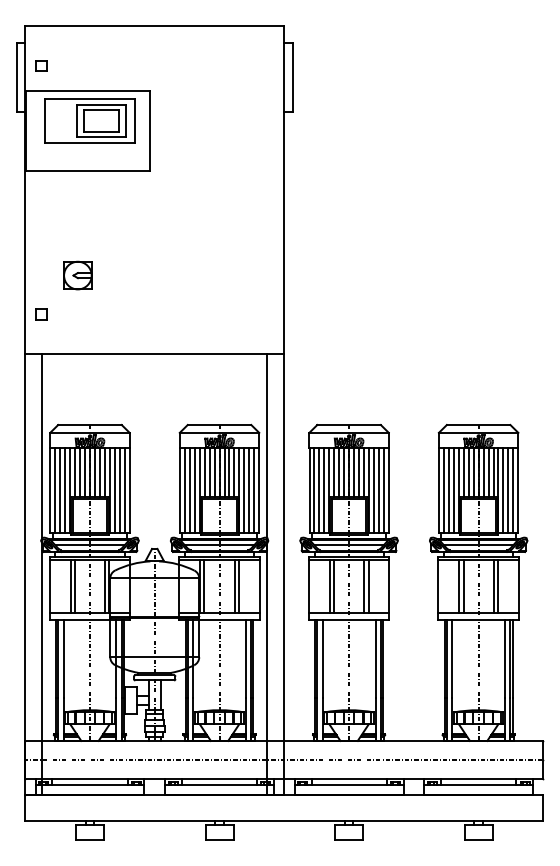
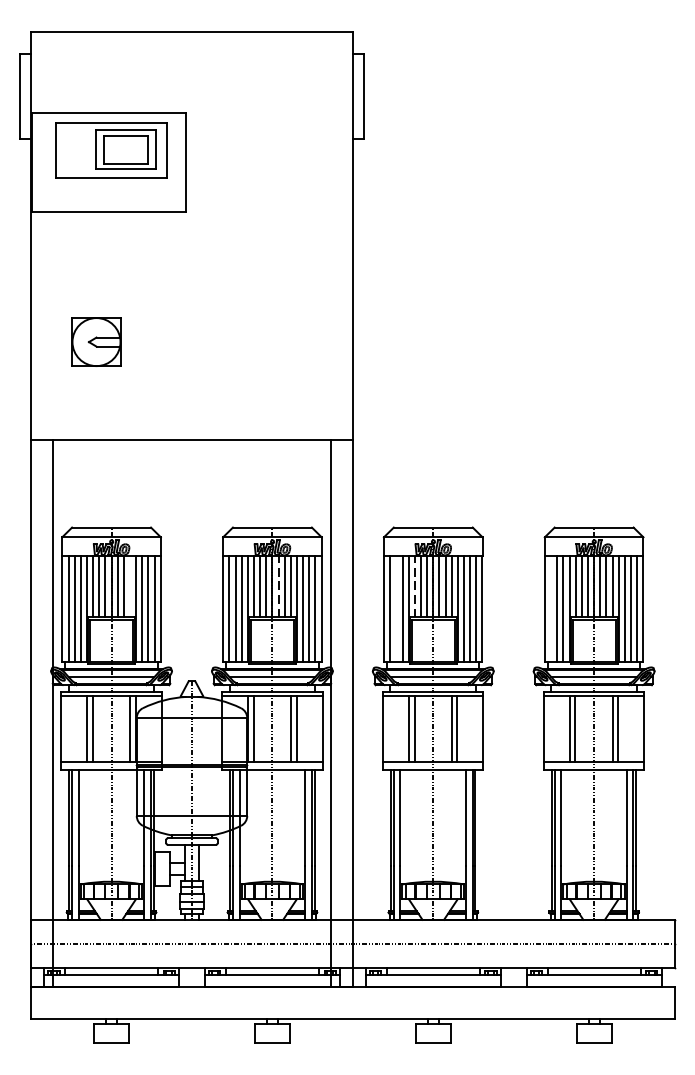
part: (41, 65) -> (51, 81), removed
part: (77, 275) -> (96, 341), size x1.4
part: (41, 314) -> (51, 390), removed
line: (104, 472) -> (129, 586), removed
line: (224, 472) -> (278, 586), solid -> dashed
line: (334, 472) -> (415, 586), solid -> dashed
line: (319, 490) -> (396, 608), removed
line: (444, 490) -> (551, 608), removed

